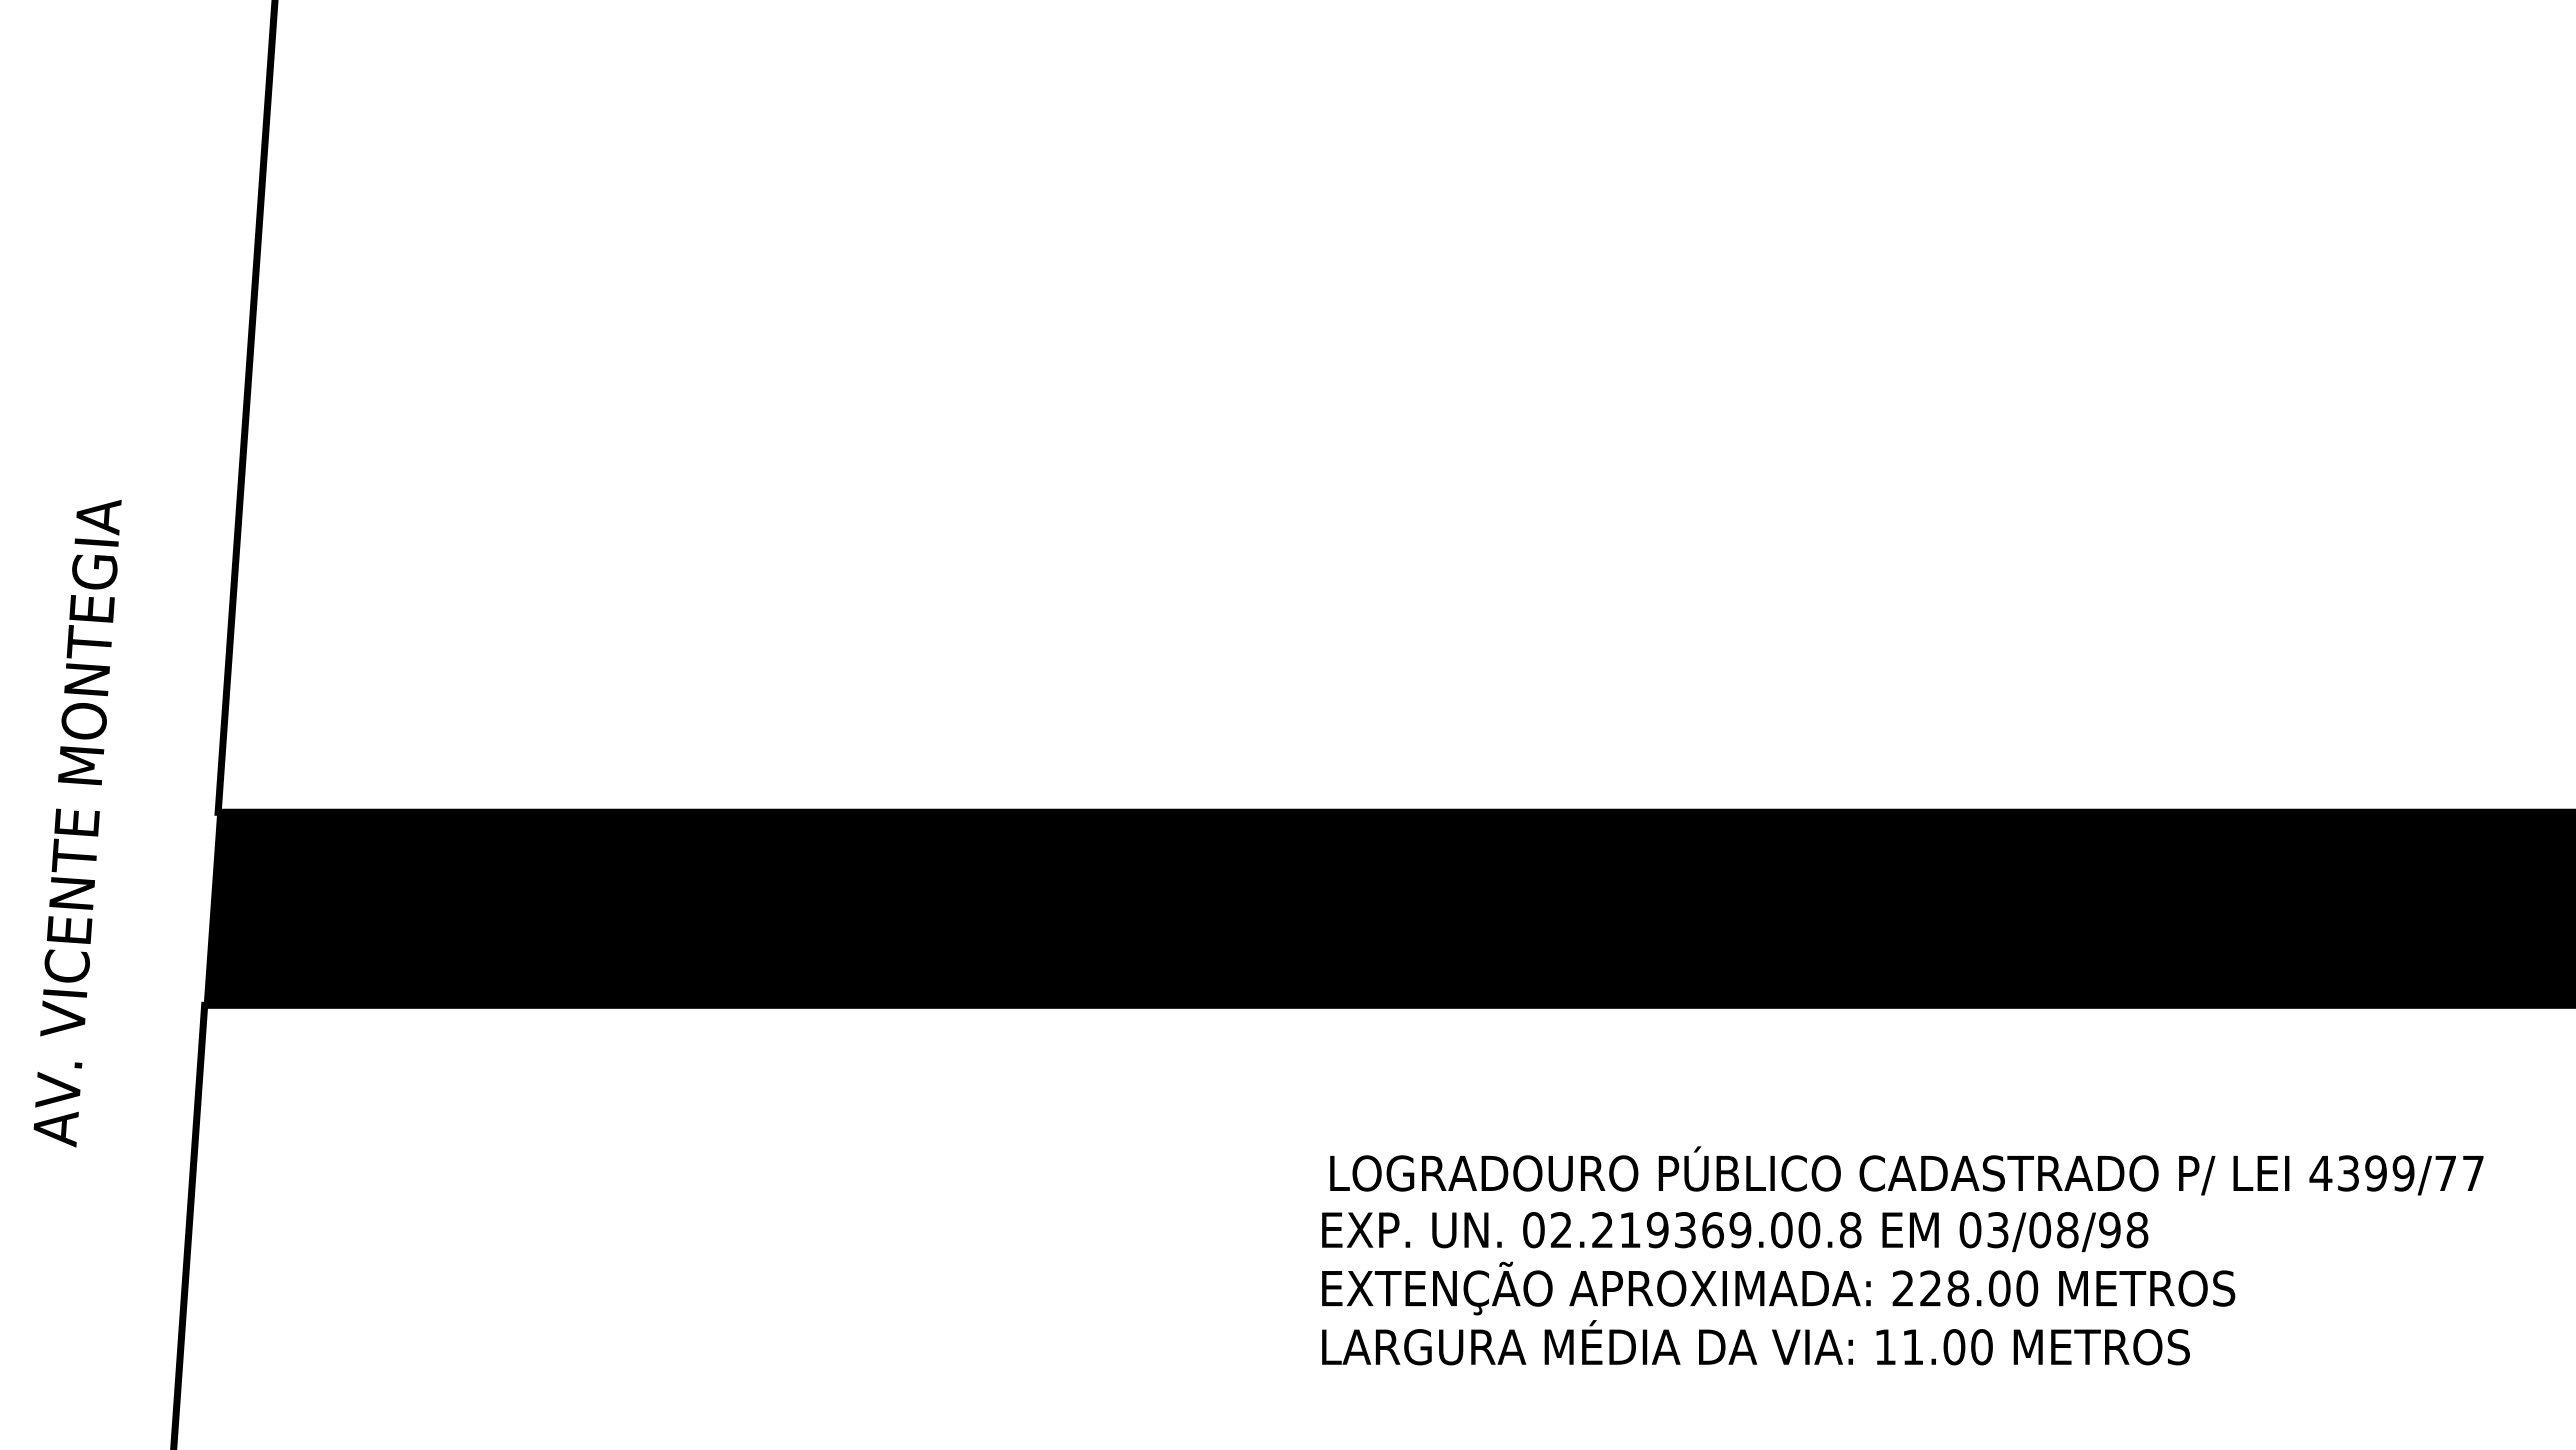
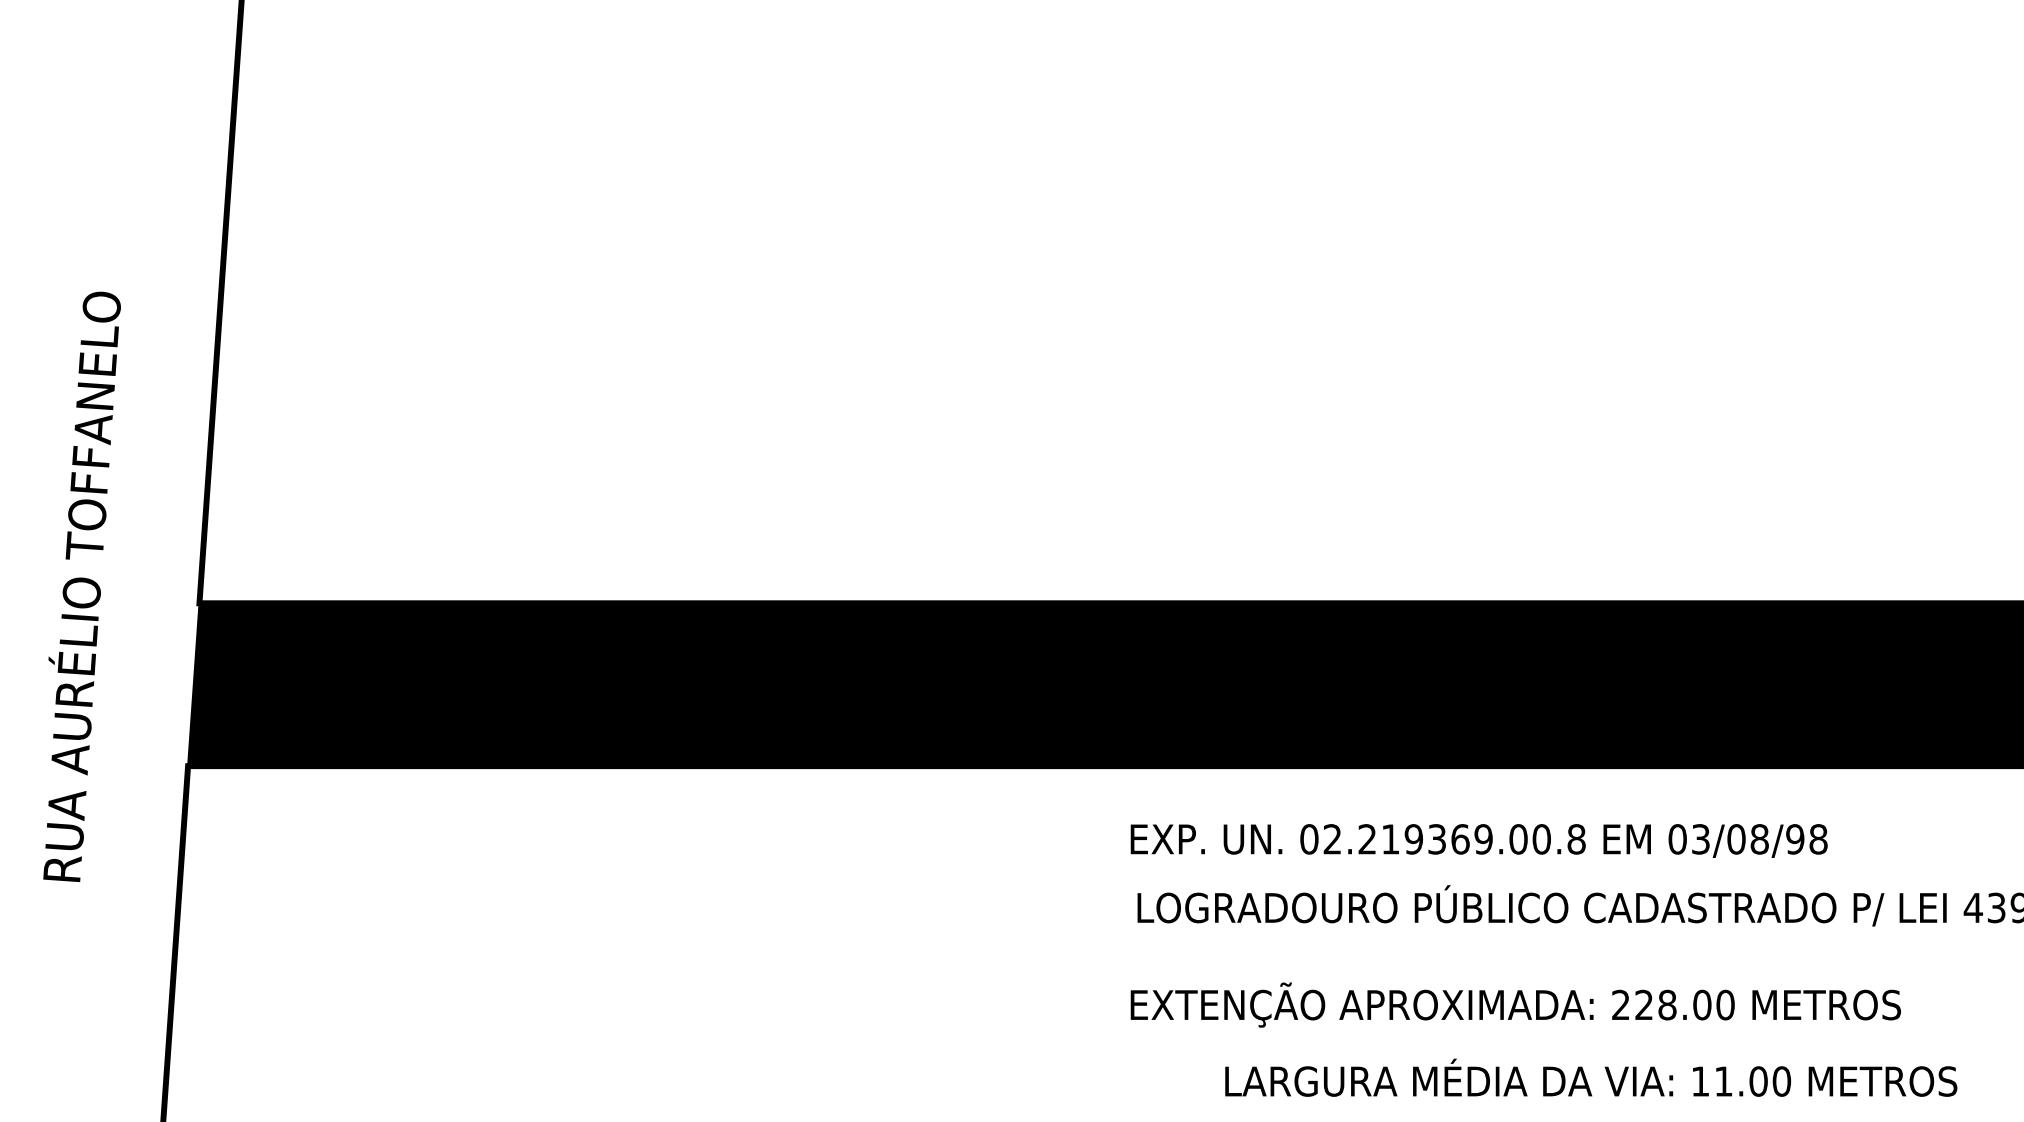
text: (79, 795) -> (82, 589), AV. VICENTE MONTEGIA -> RUA AURÉLIO TOFFANELO
text: (1735, 1232) -> (1479, 841), moved
text: (1755, 1342) -> (1590, 1077), moved

